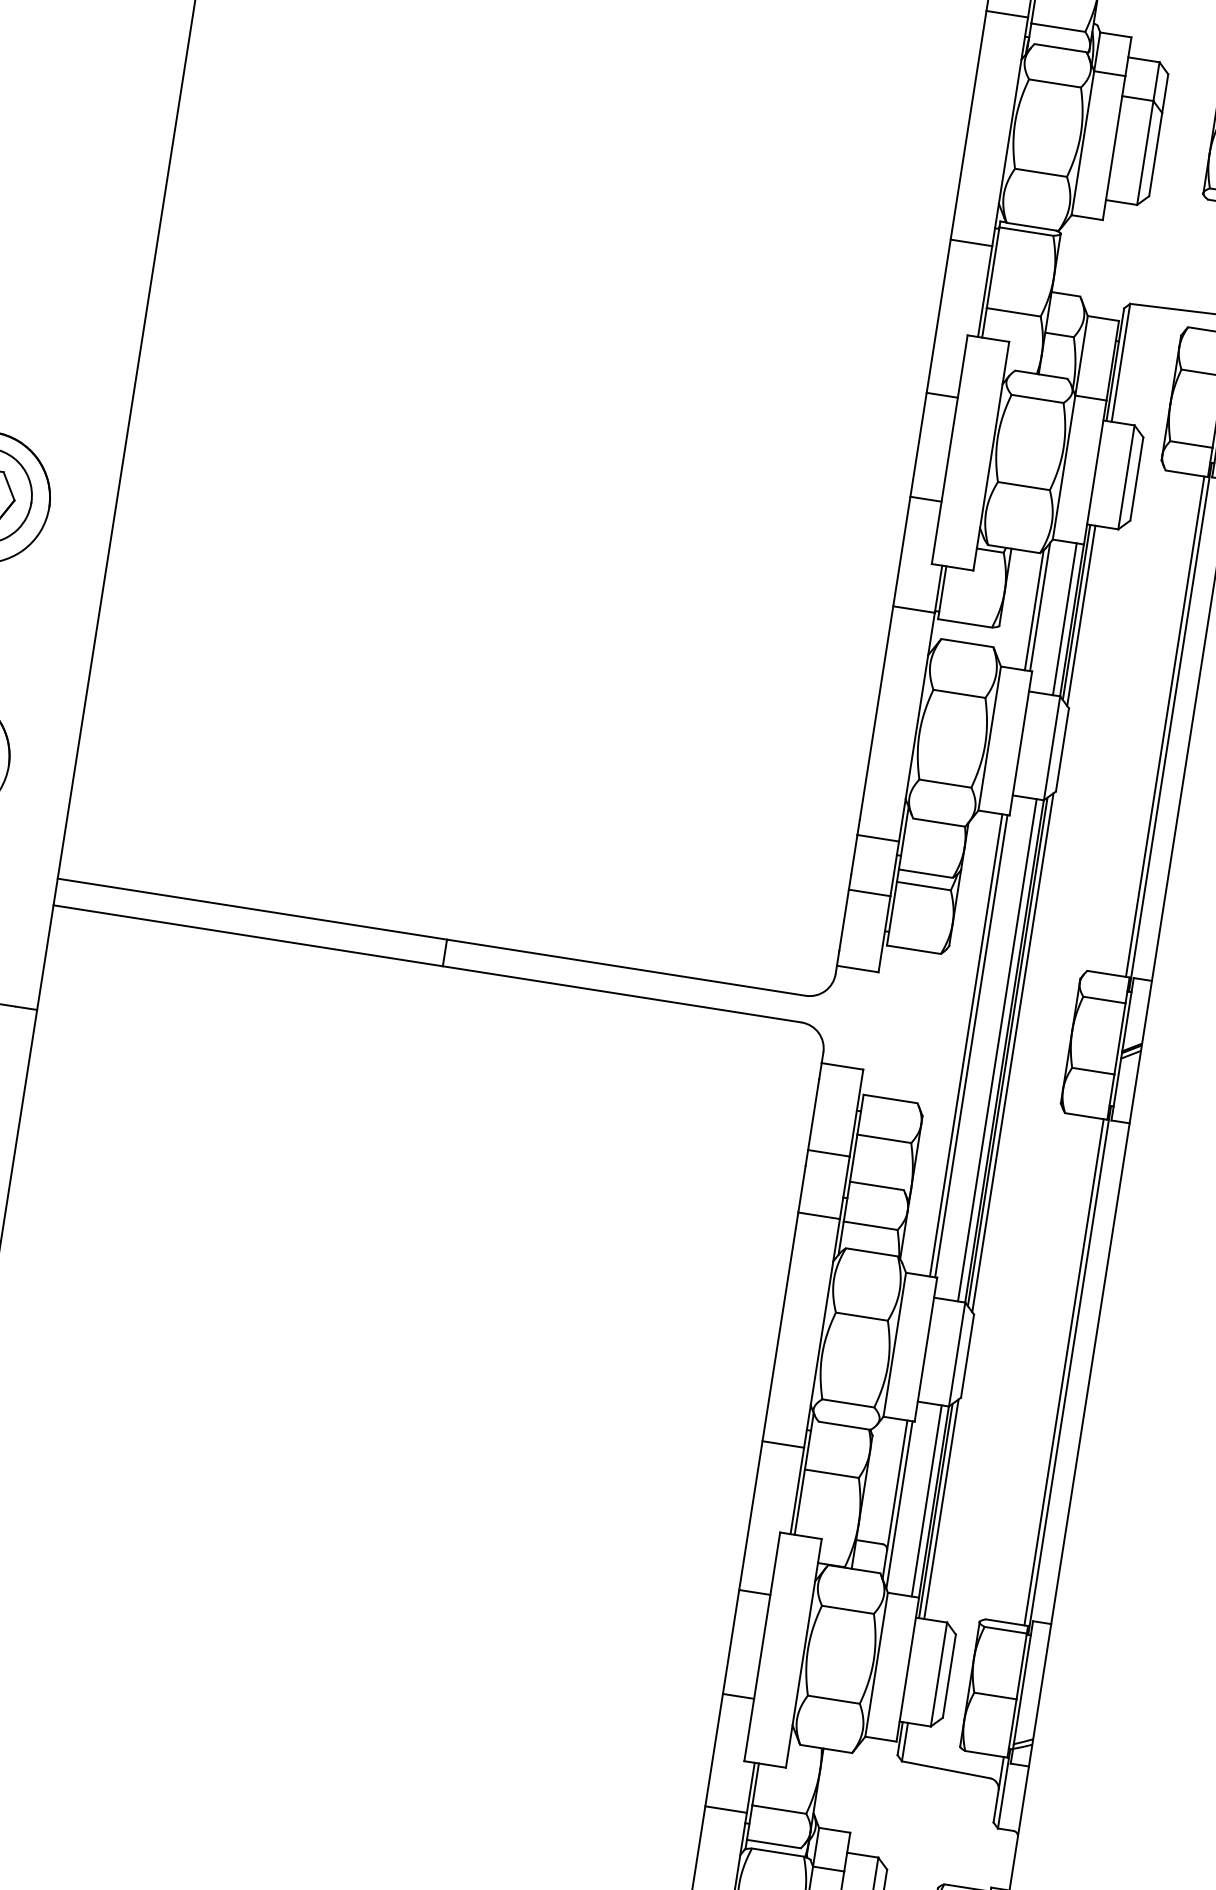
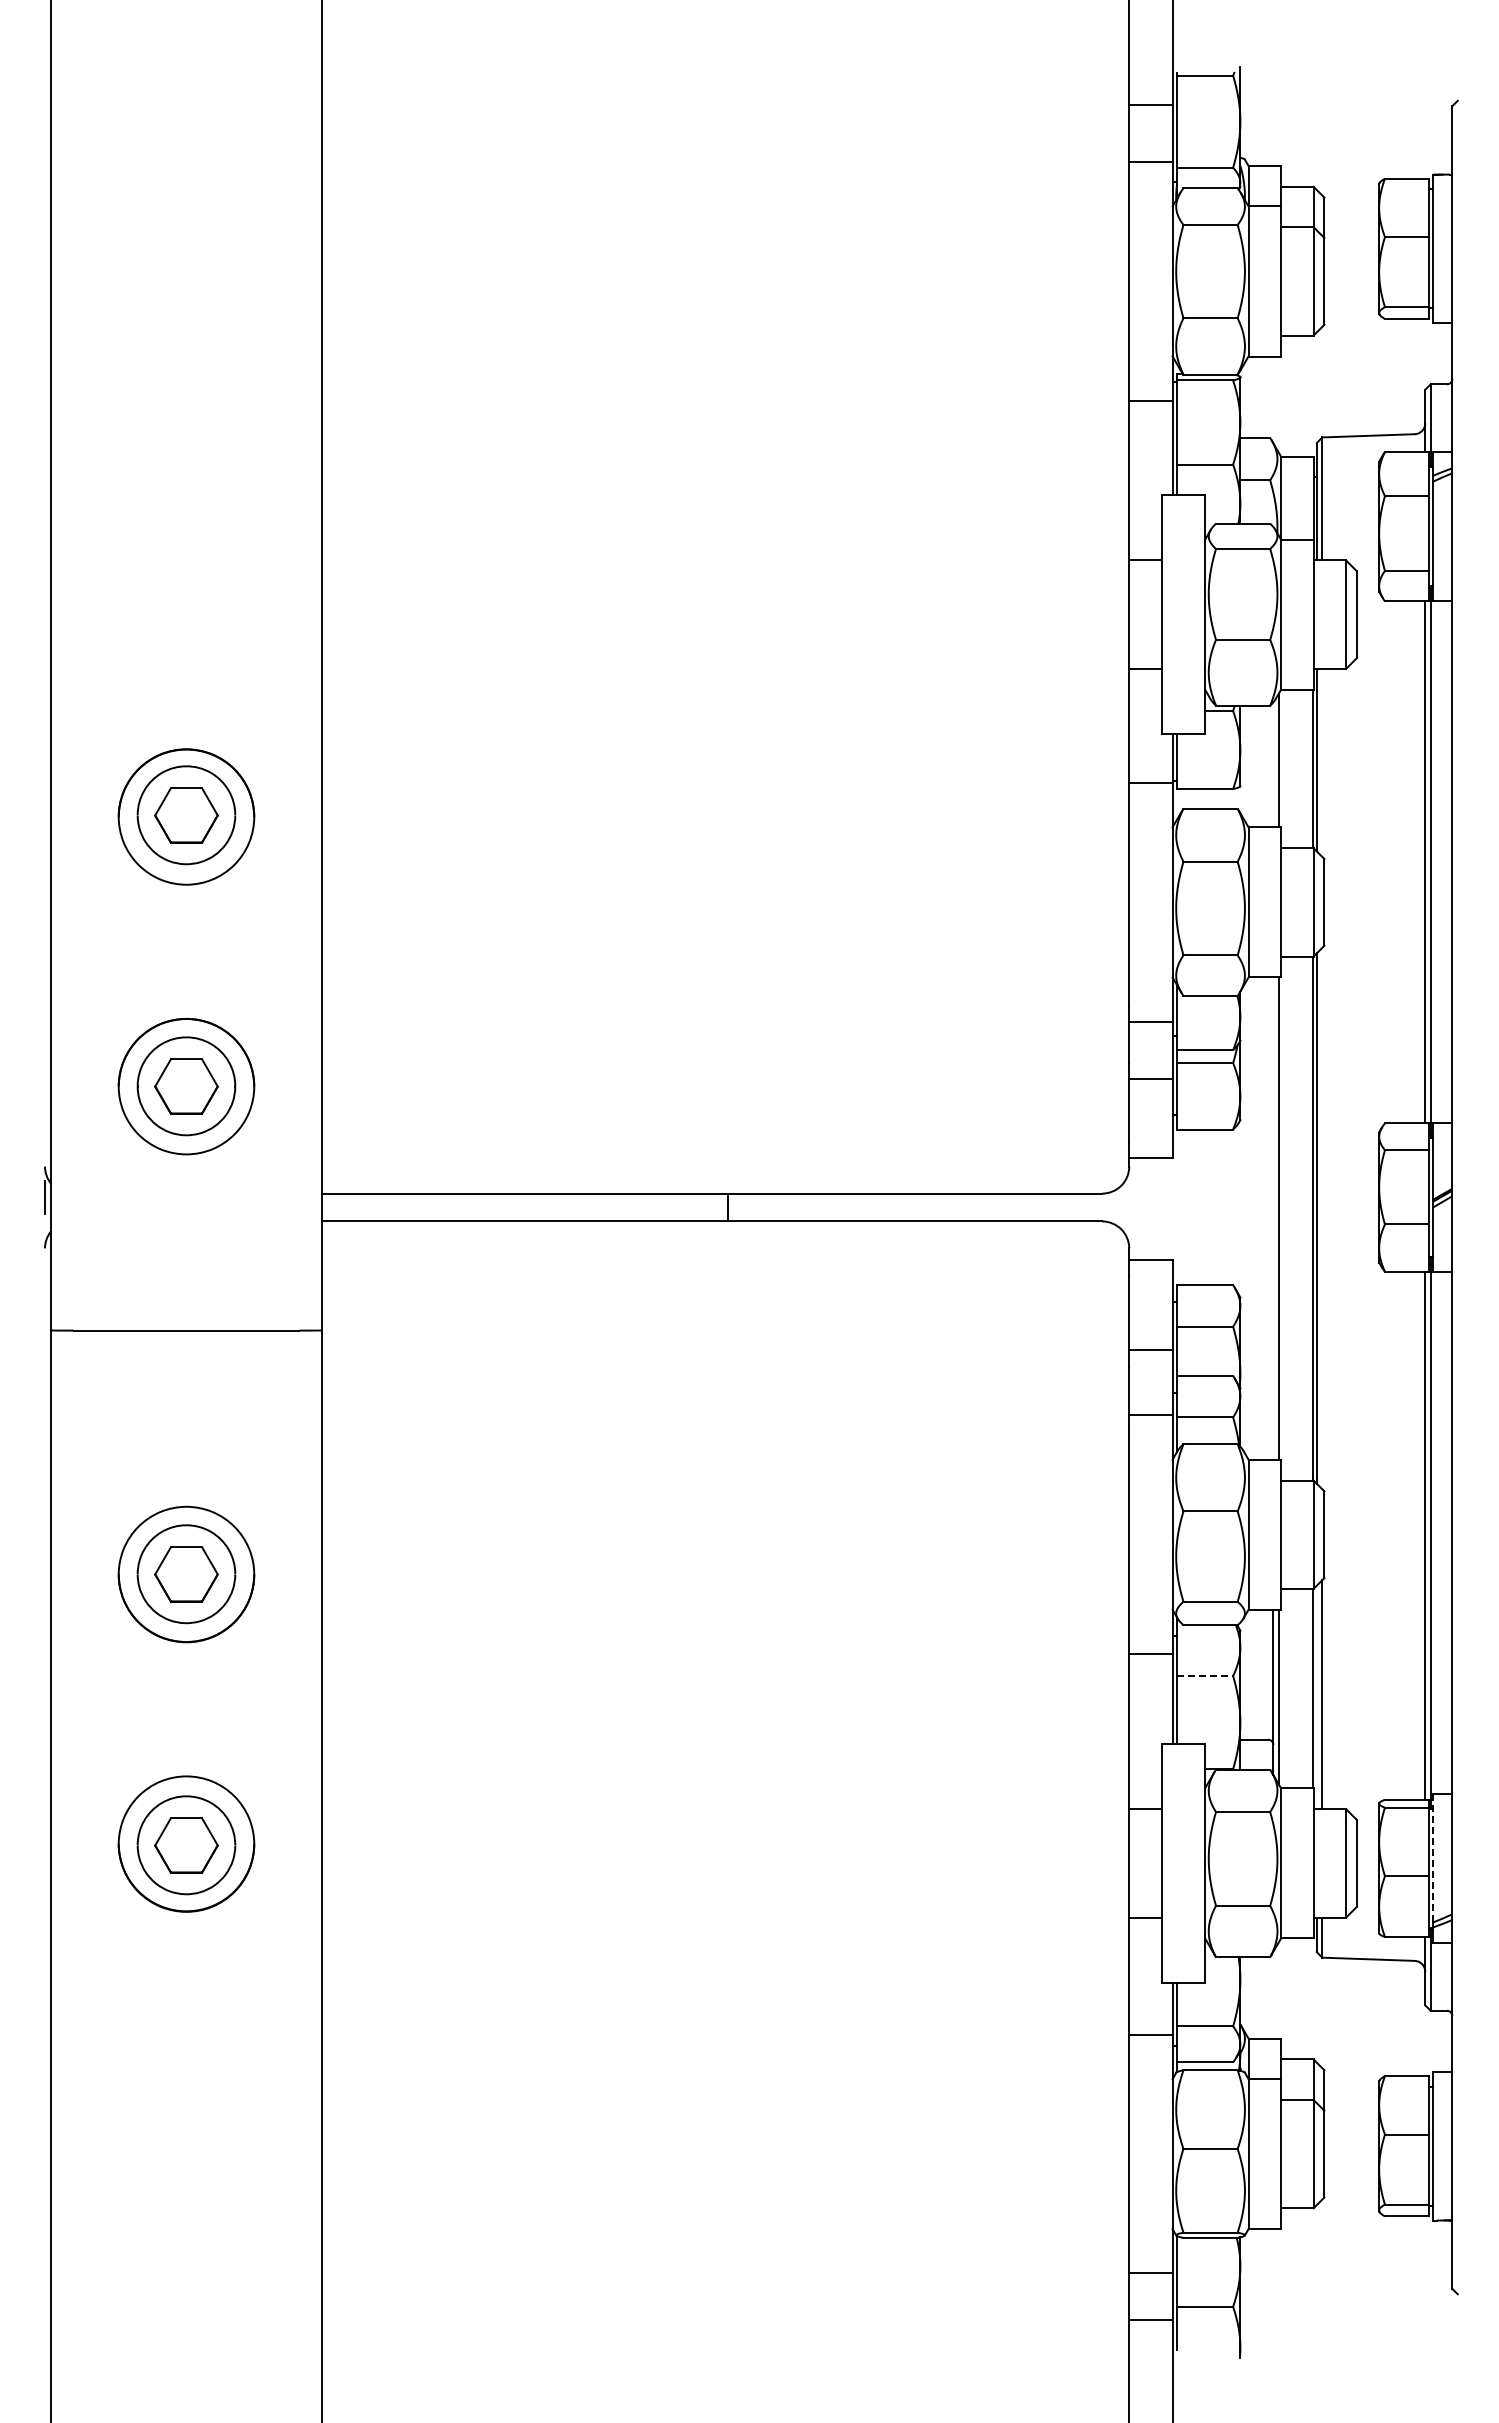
line: (1034, 610) -> (1273, 764), removed
line: (1081, 615) -> (1322, 762), removed
line: (1064, 618) -> (1305, 768), removed
line: (966, 1045) -> (1273, 1218), removed
line: (996, 1050) -> (1305, 1218), removed
line: (1013, 1052) -> (1322, 1218), removed
line: (832, 1474) -> (1205, 1676), solid -> dashed
line: (926, 1500) -> (1305, 1688), removed
line: (935, 1511) -> (1316, 1697), removed
line: (1023, 1682) -> (1433, 1857), solid -> dashed

